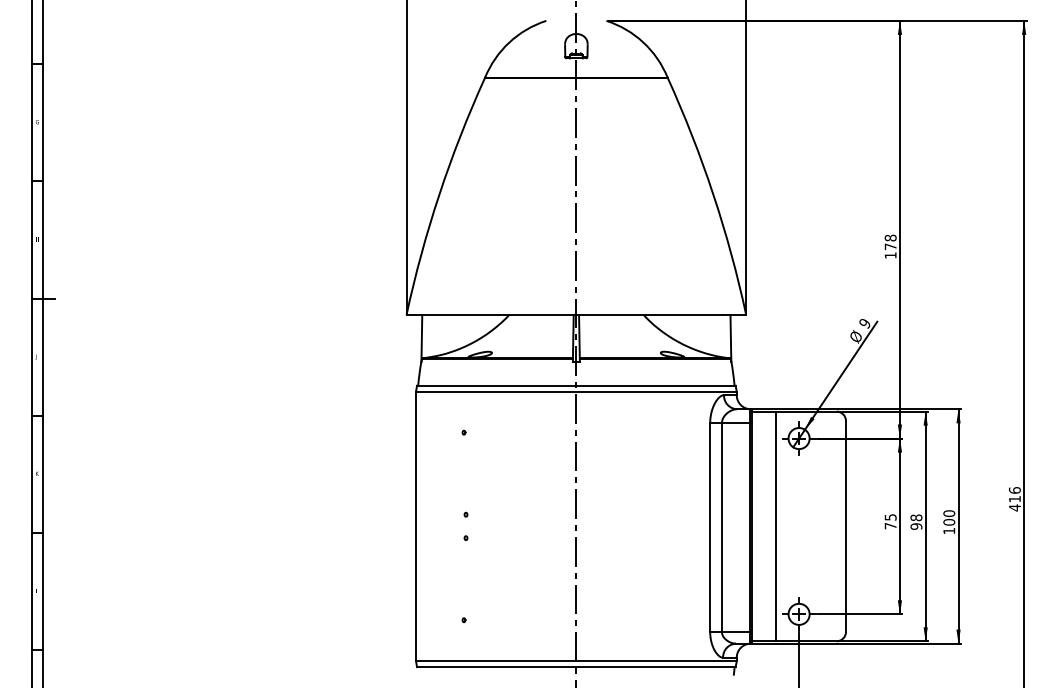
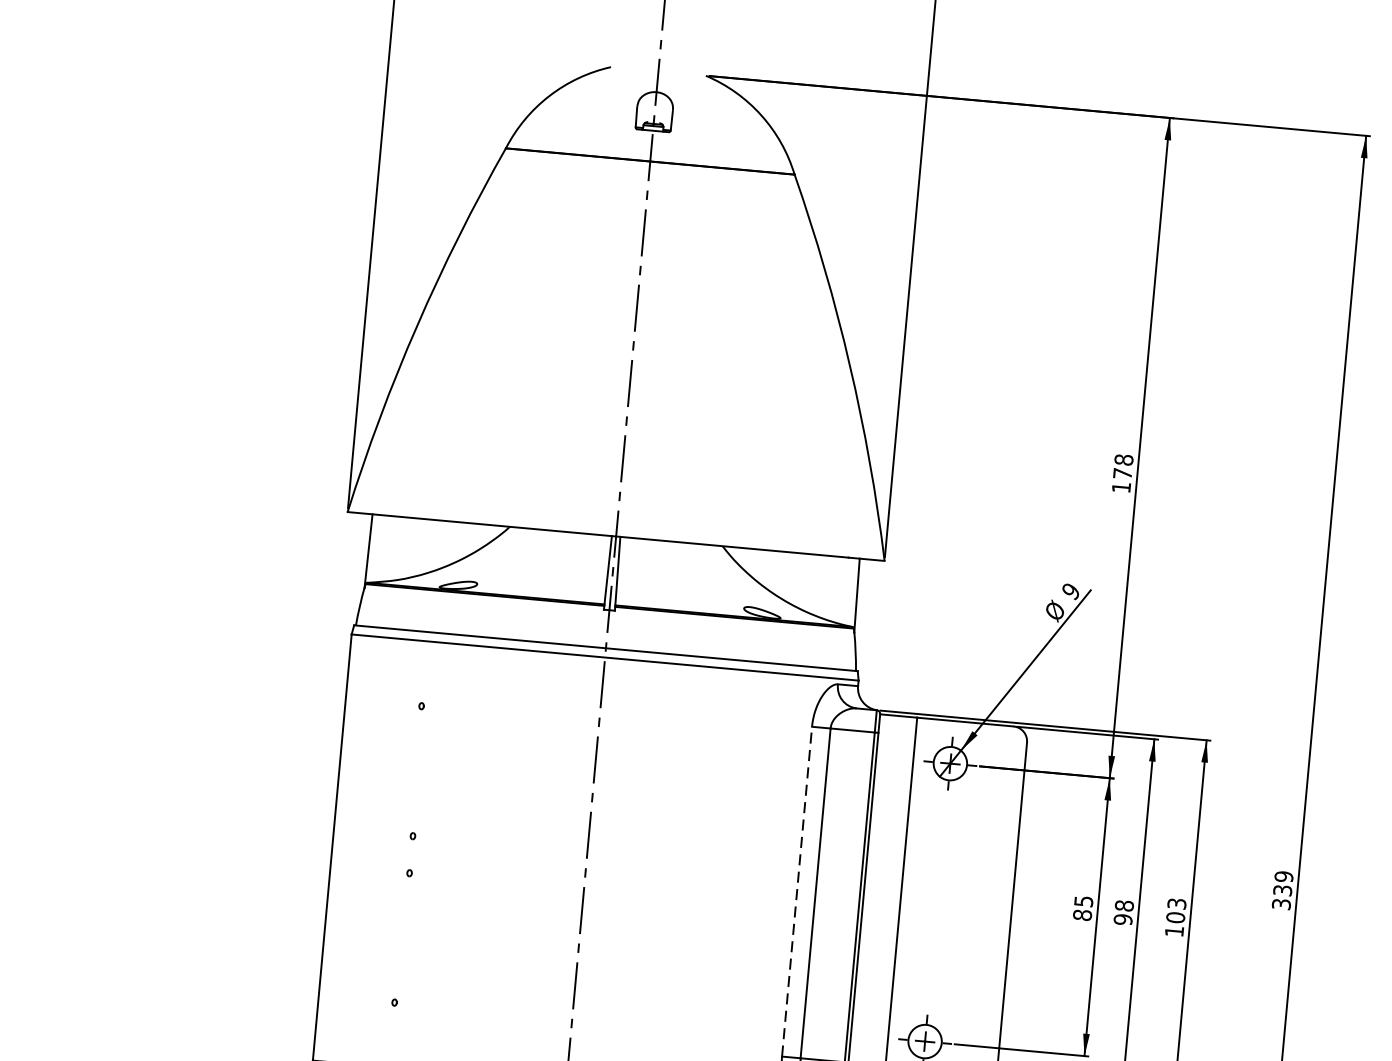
text: (1014, 499) -> (1282, 891), 416 -> 339
text: (949, 513) -> (1177, 903), 100 -> 103
text: (890, 525) -> (1082, 914), 75 -> 85
line: (710, 527) -> (797, 891), solid -> dashed

